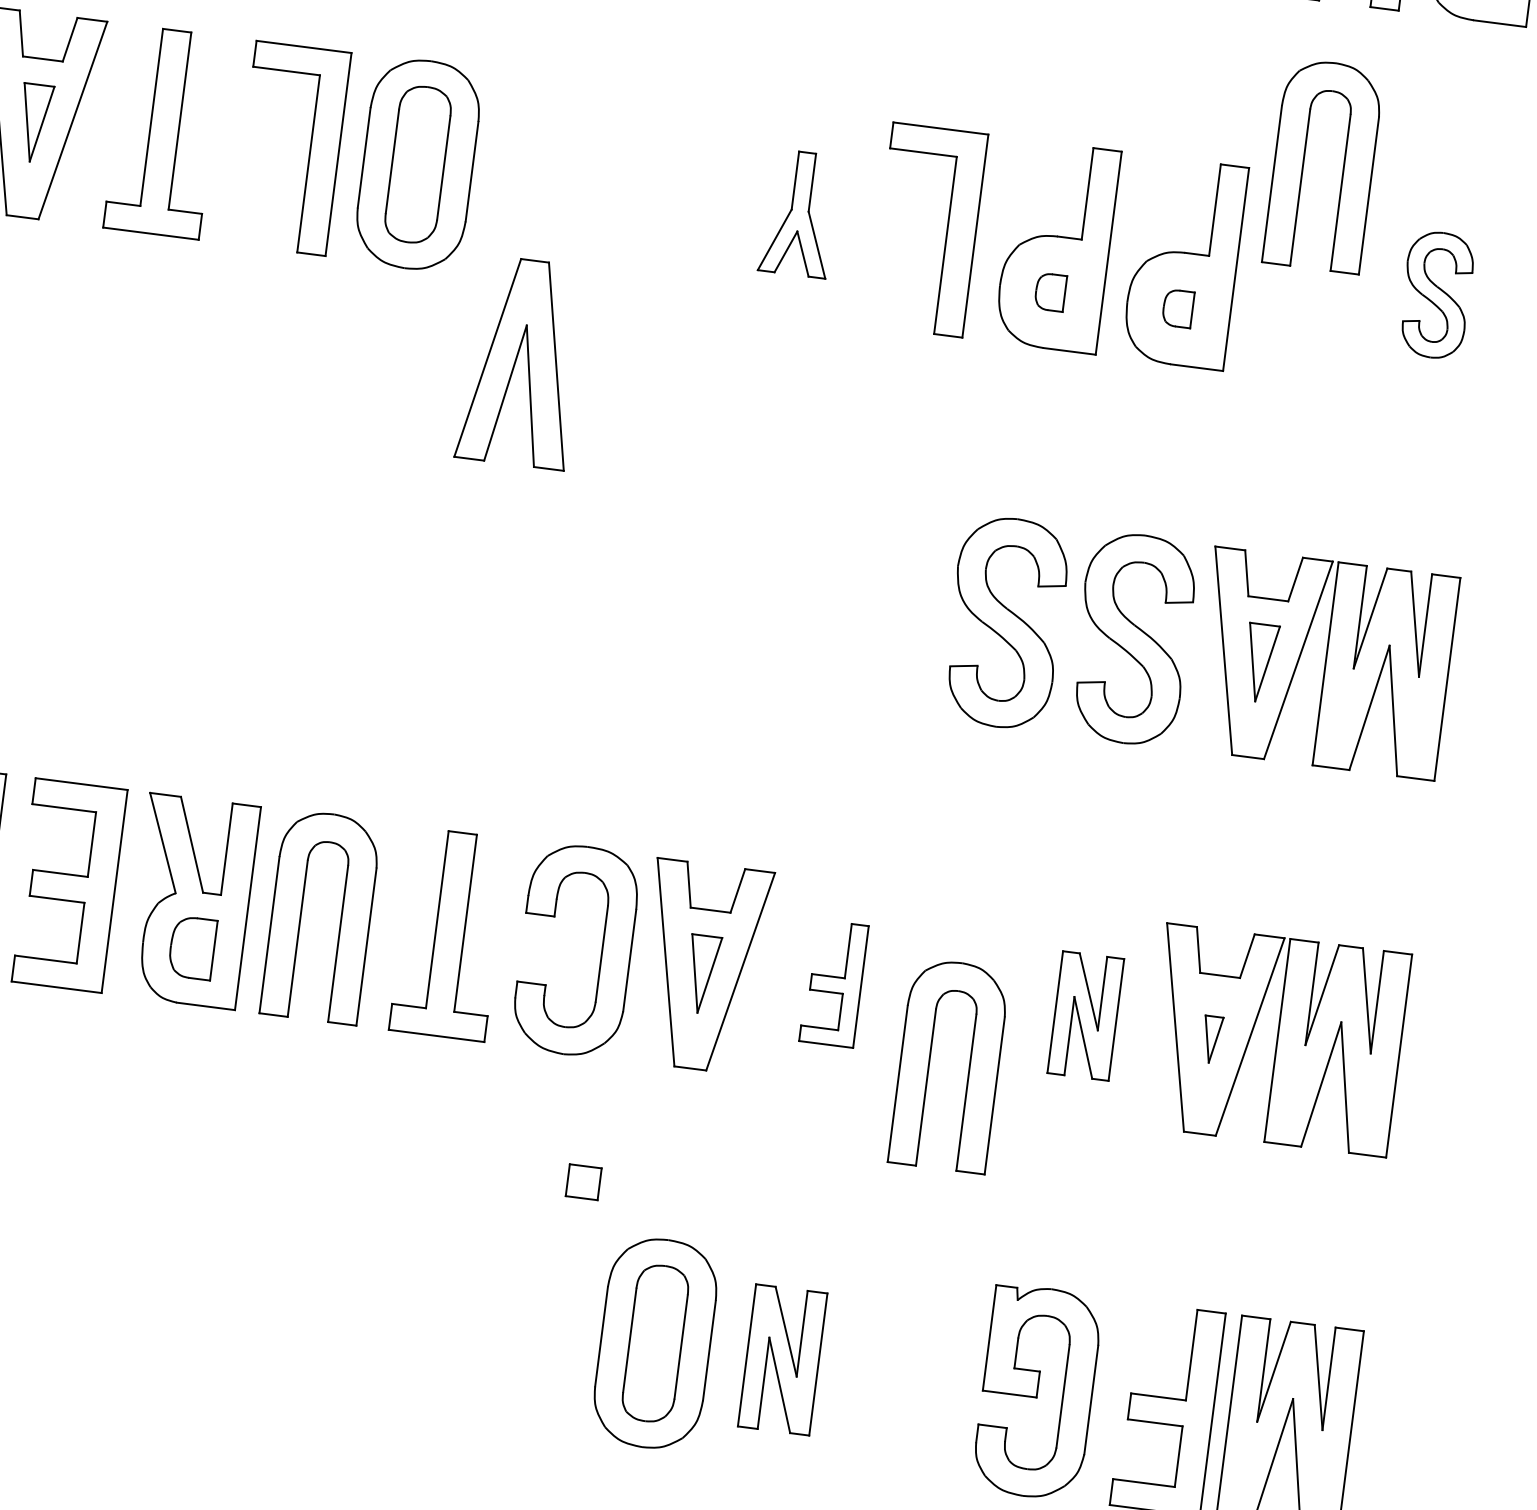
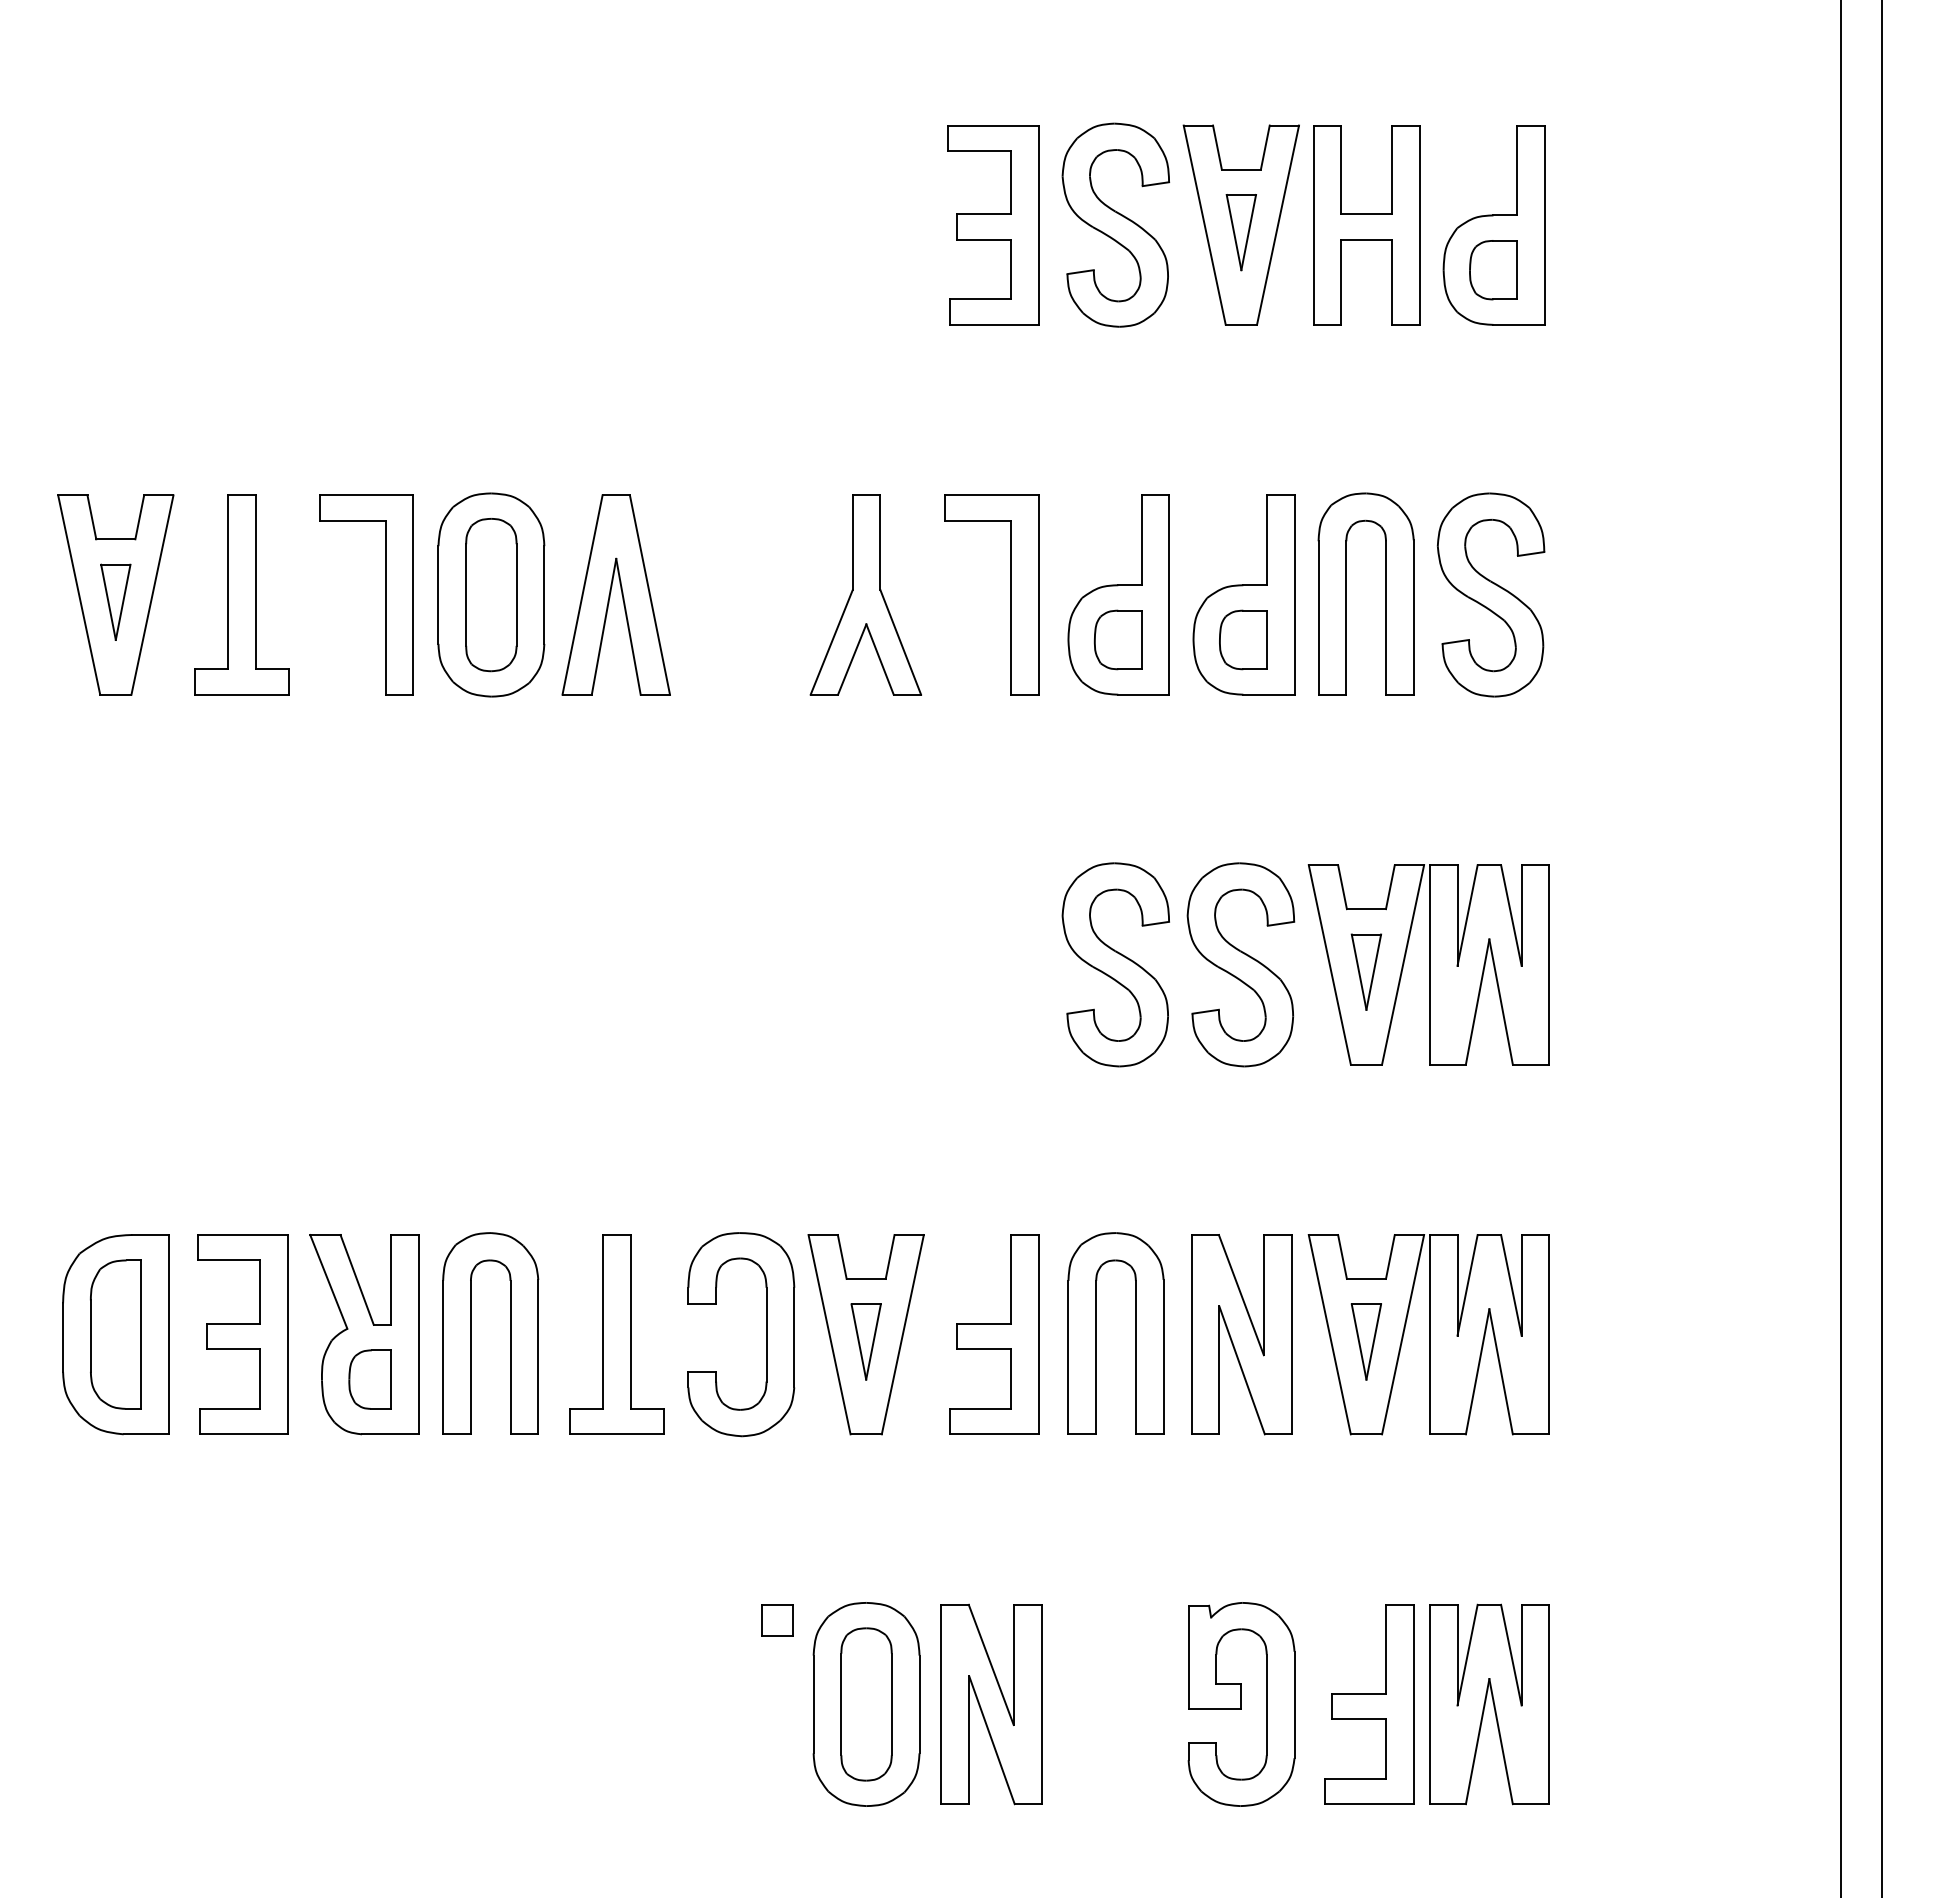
part: (1303, 162) -> (1346, 593), moved
part: (799, 213) -> (865, 594), size x1.67
part: (1049, 291) -> (1117, 639), size x1.67
part: (1436, 294) -> (1491, 594), size x1.67
part: (1178, 308) -> (1243, 639), size x1.67
part: (521, 361) -> (615, 594), moved
part: (834, 983) -> (994, 1334), size x1.67
part: (1085, 1015) -> (1241, 1334), size x1.67
part: (1210, 1039) -> (1365, 1341), size x1.67
part: (929, 1063) -> (1096, 1333), moved
part: (583, 1182) -> (777, 1620), moved
part: (782, 1359) -> (991, 1704), size x1.43

